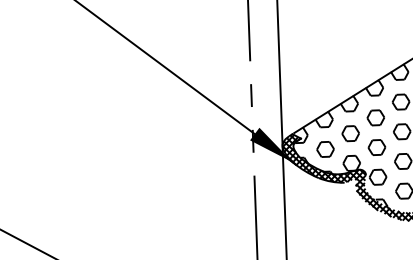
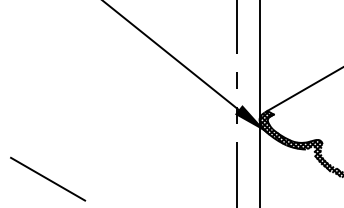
hatch: (340, 144) -> (303, 120), removed

